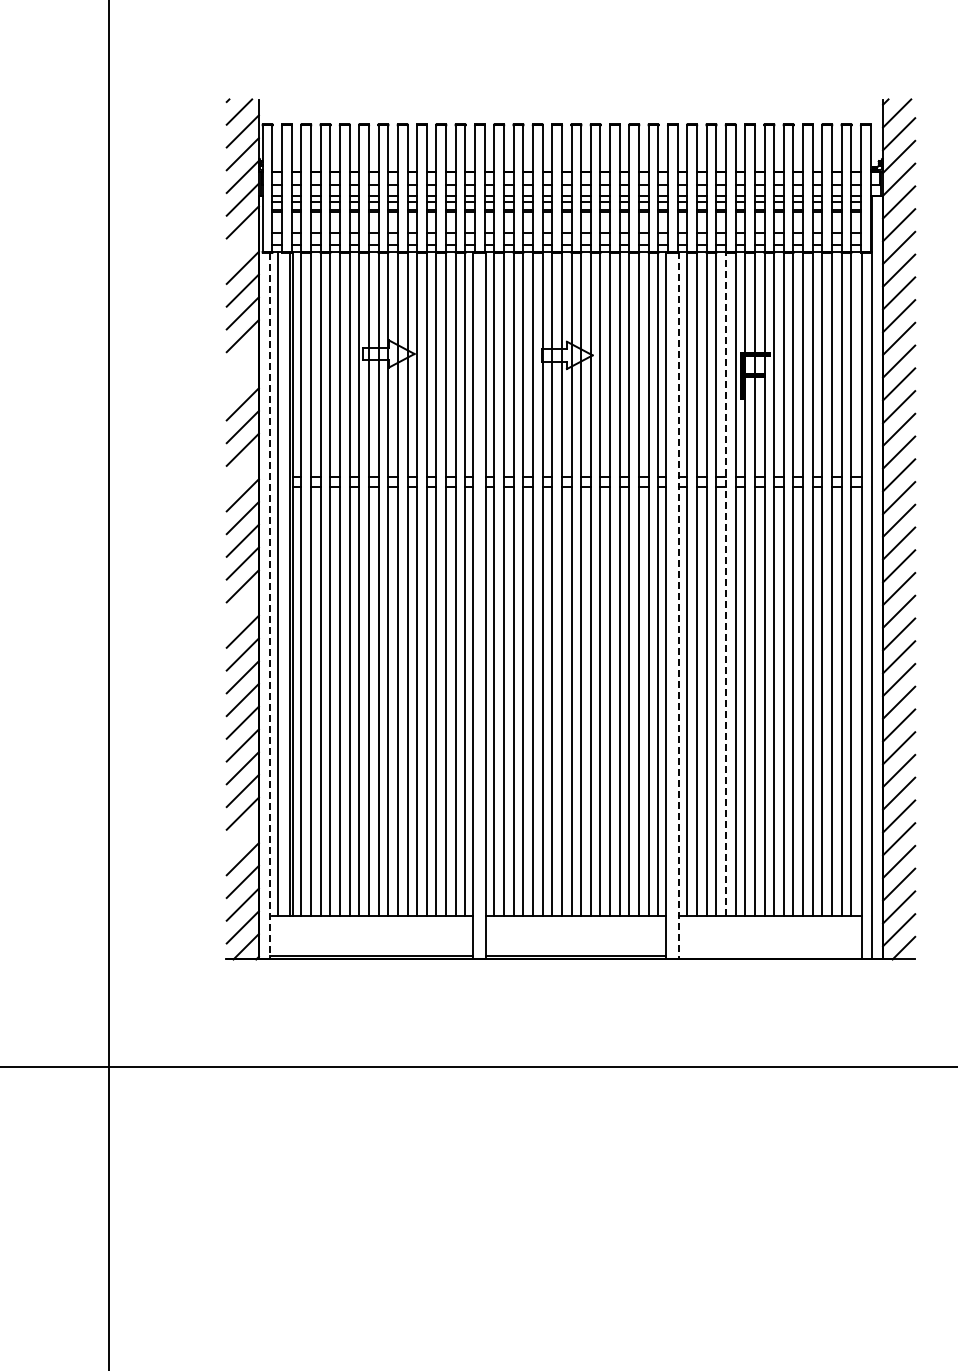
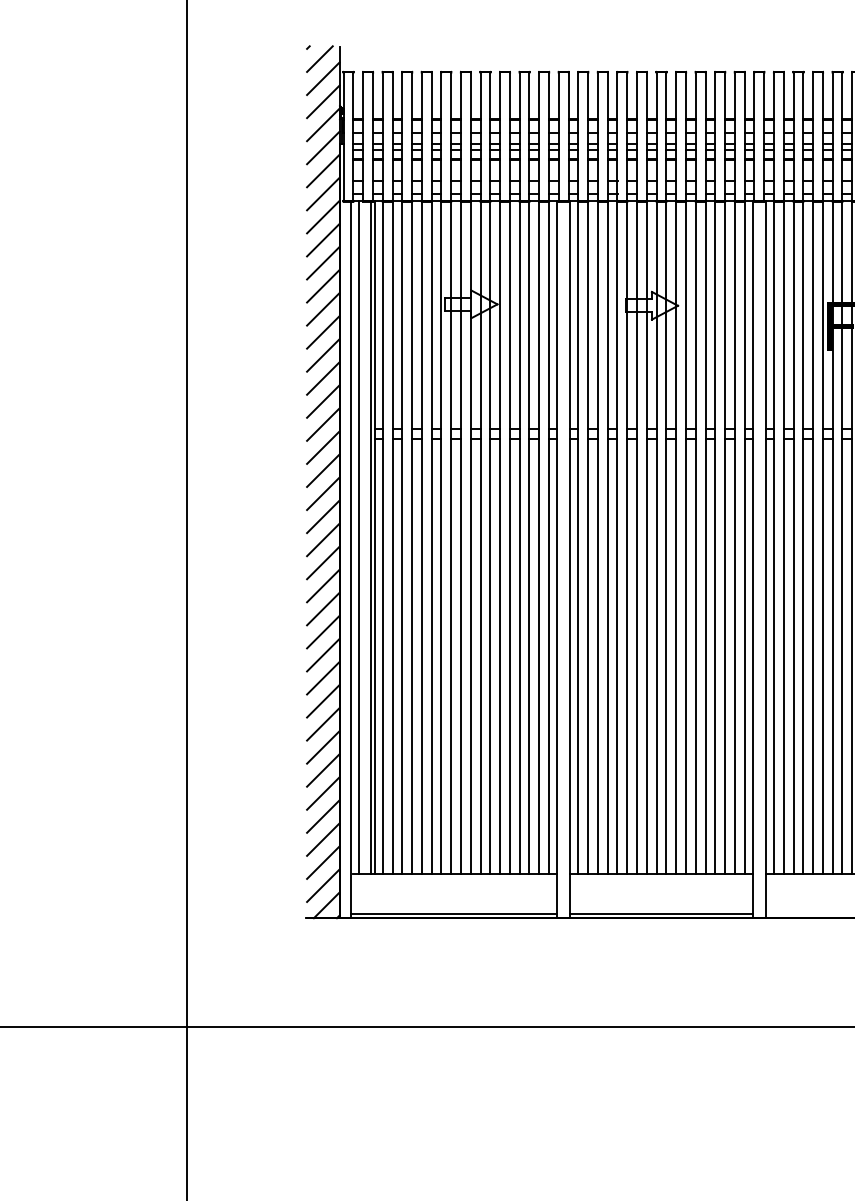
line: (242, 245) -> (323, 194), added
line: (242, 358) -> (323, 308), added
line: (242, 381) -> (323, 332), added
line: (242, 472) -> (323, 424), added
line: (725, 584) -> (812, 538), dashed -> solid
line: (679, 605) -> (766, 559), dashed -> solid
line: (270, 606) -> (351, 560), dashed -> solid
line: (242, 608) -> (323, 562), added
line: (242, 836) -> (323, 793), added

